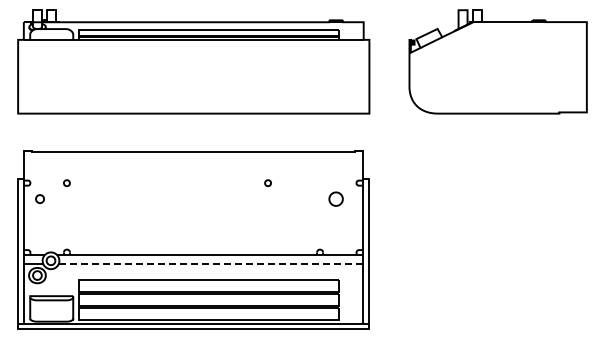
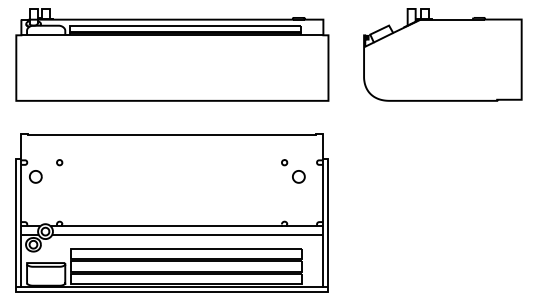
part: (267, 183) -> (284, 162), moved
part: (39, 198) -> (35, 176), size x1.67
line: (211, 264) -> (188, 234), dashed -> solid

